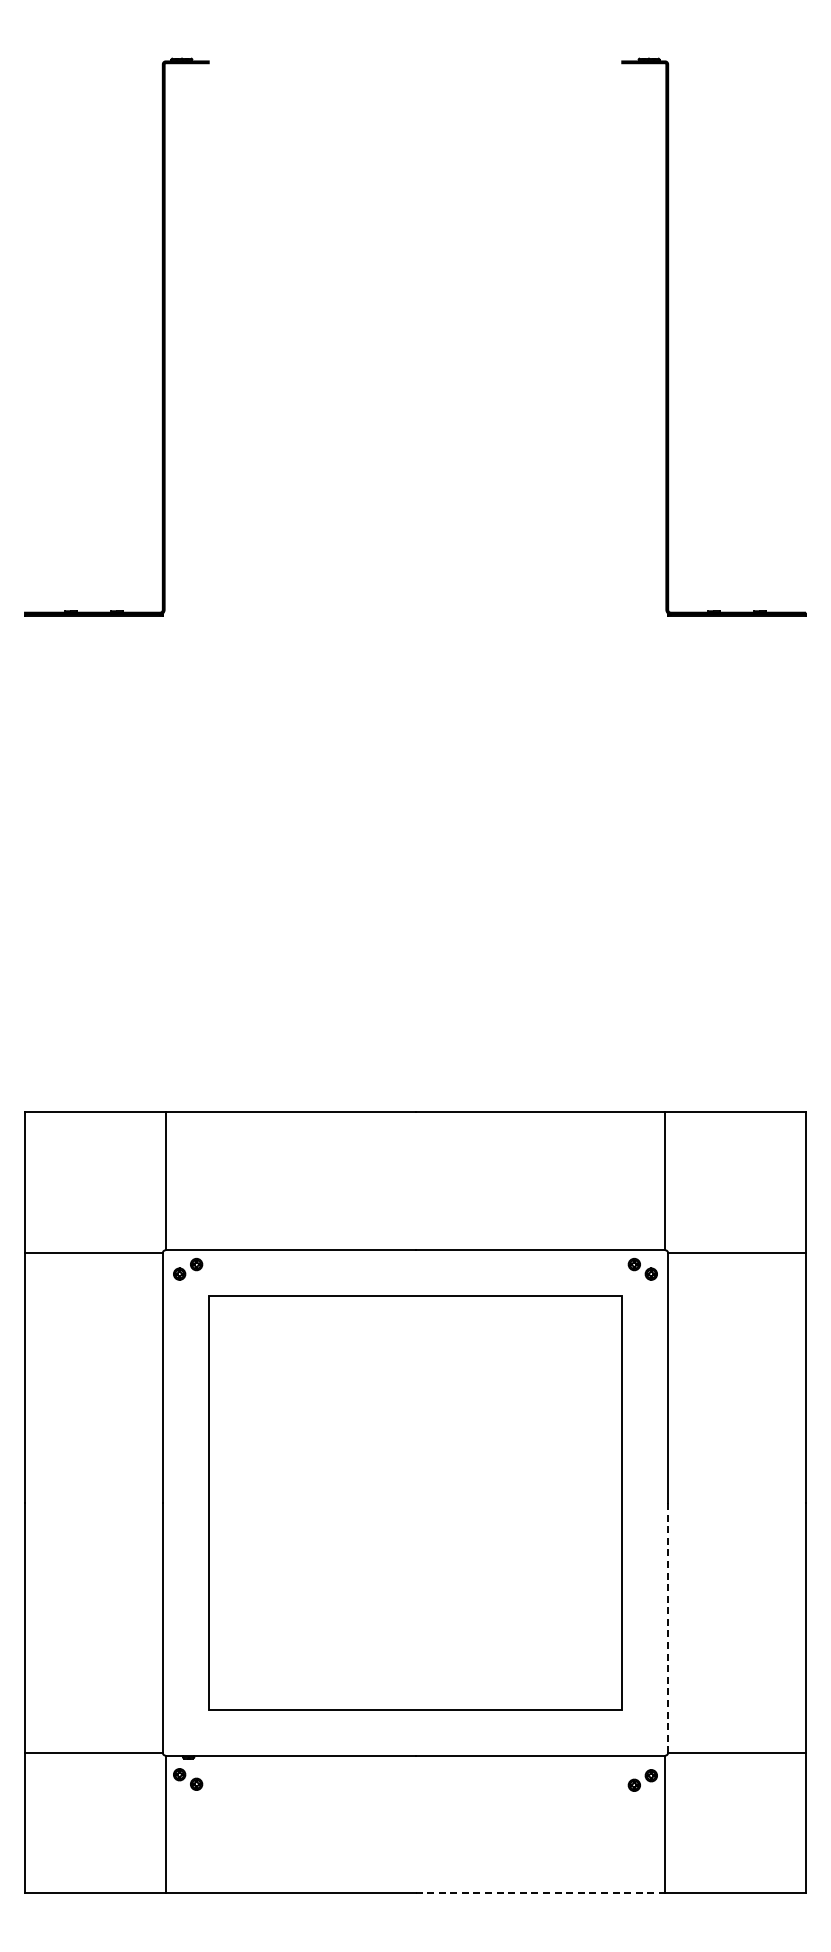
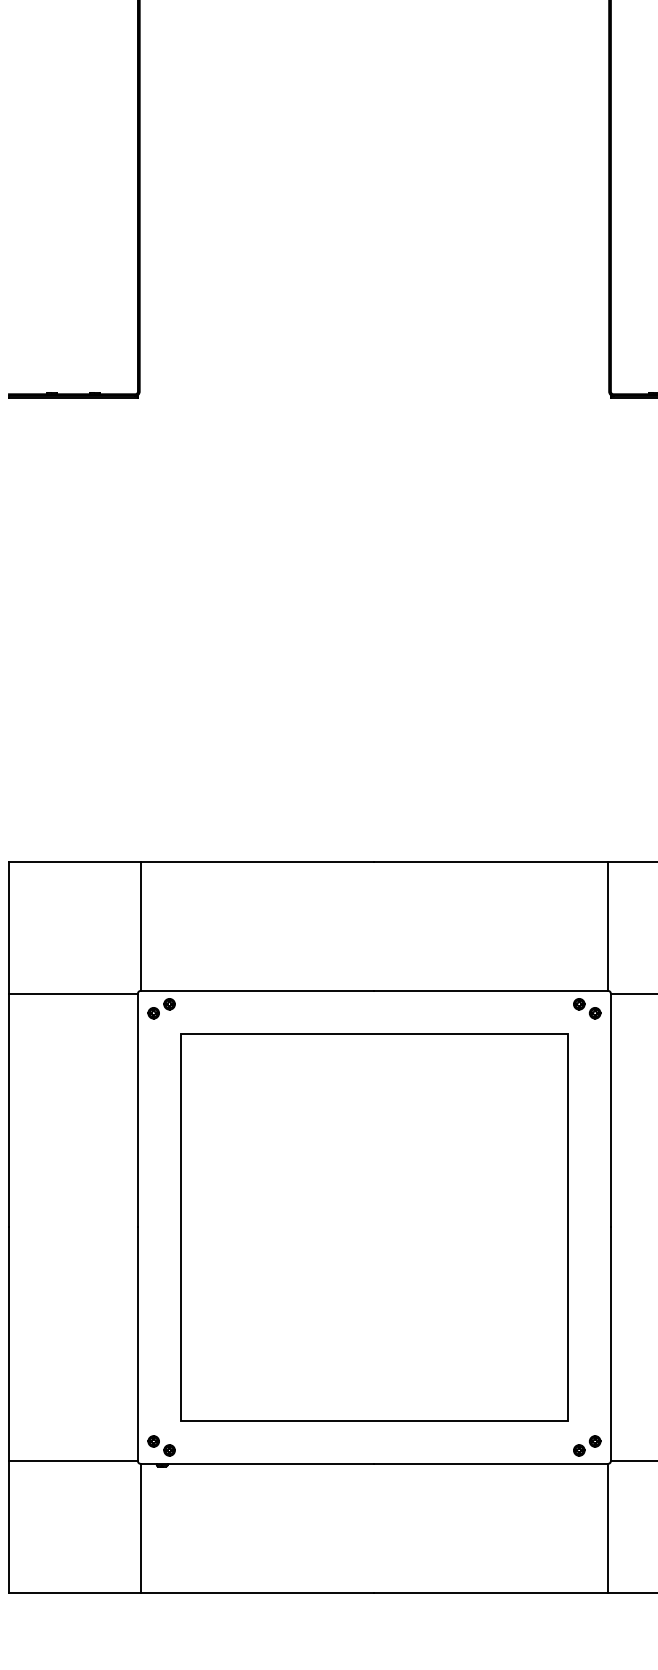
line: (668, 1627) -> (611, 1343), dashed -> solid
part: (188, 1779) -> (162, 1445), moved
part: (642, 1780) -> (586, 1445), moved
line: (540, 1893) -> (491, 1592), dashed -> solid

